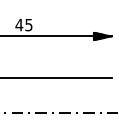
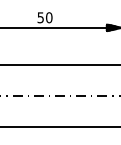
text: (23, 24) -> (44, 17), 45 -> 50

